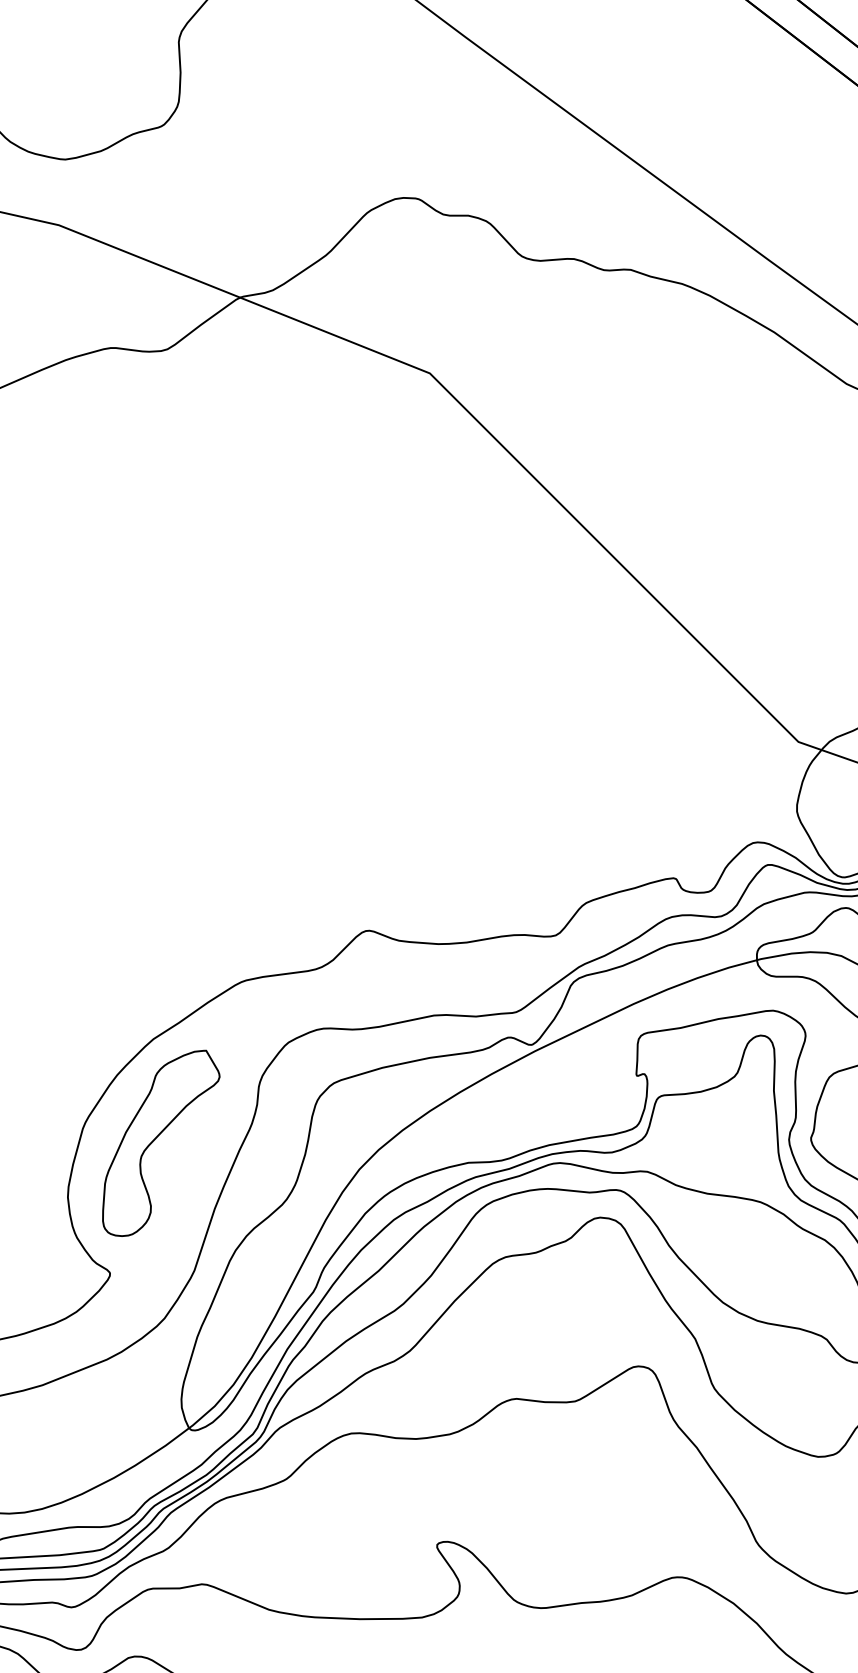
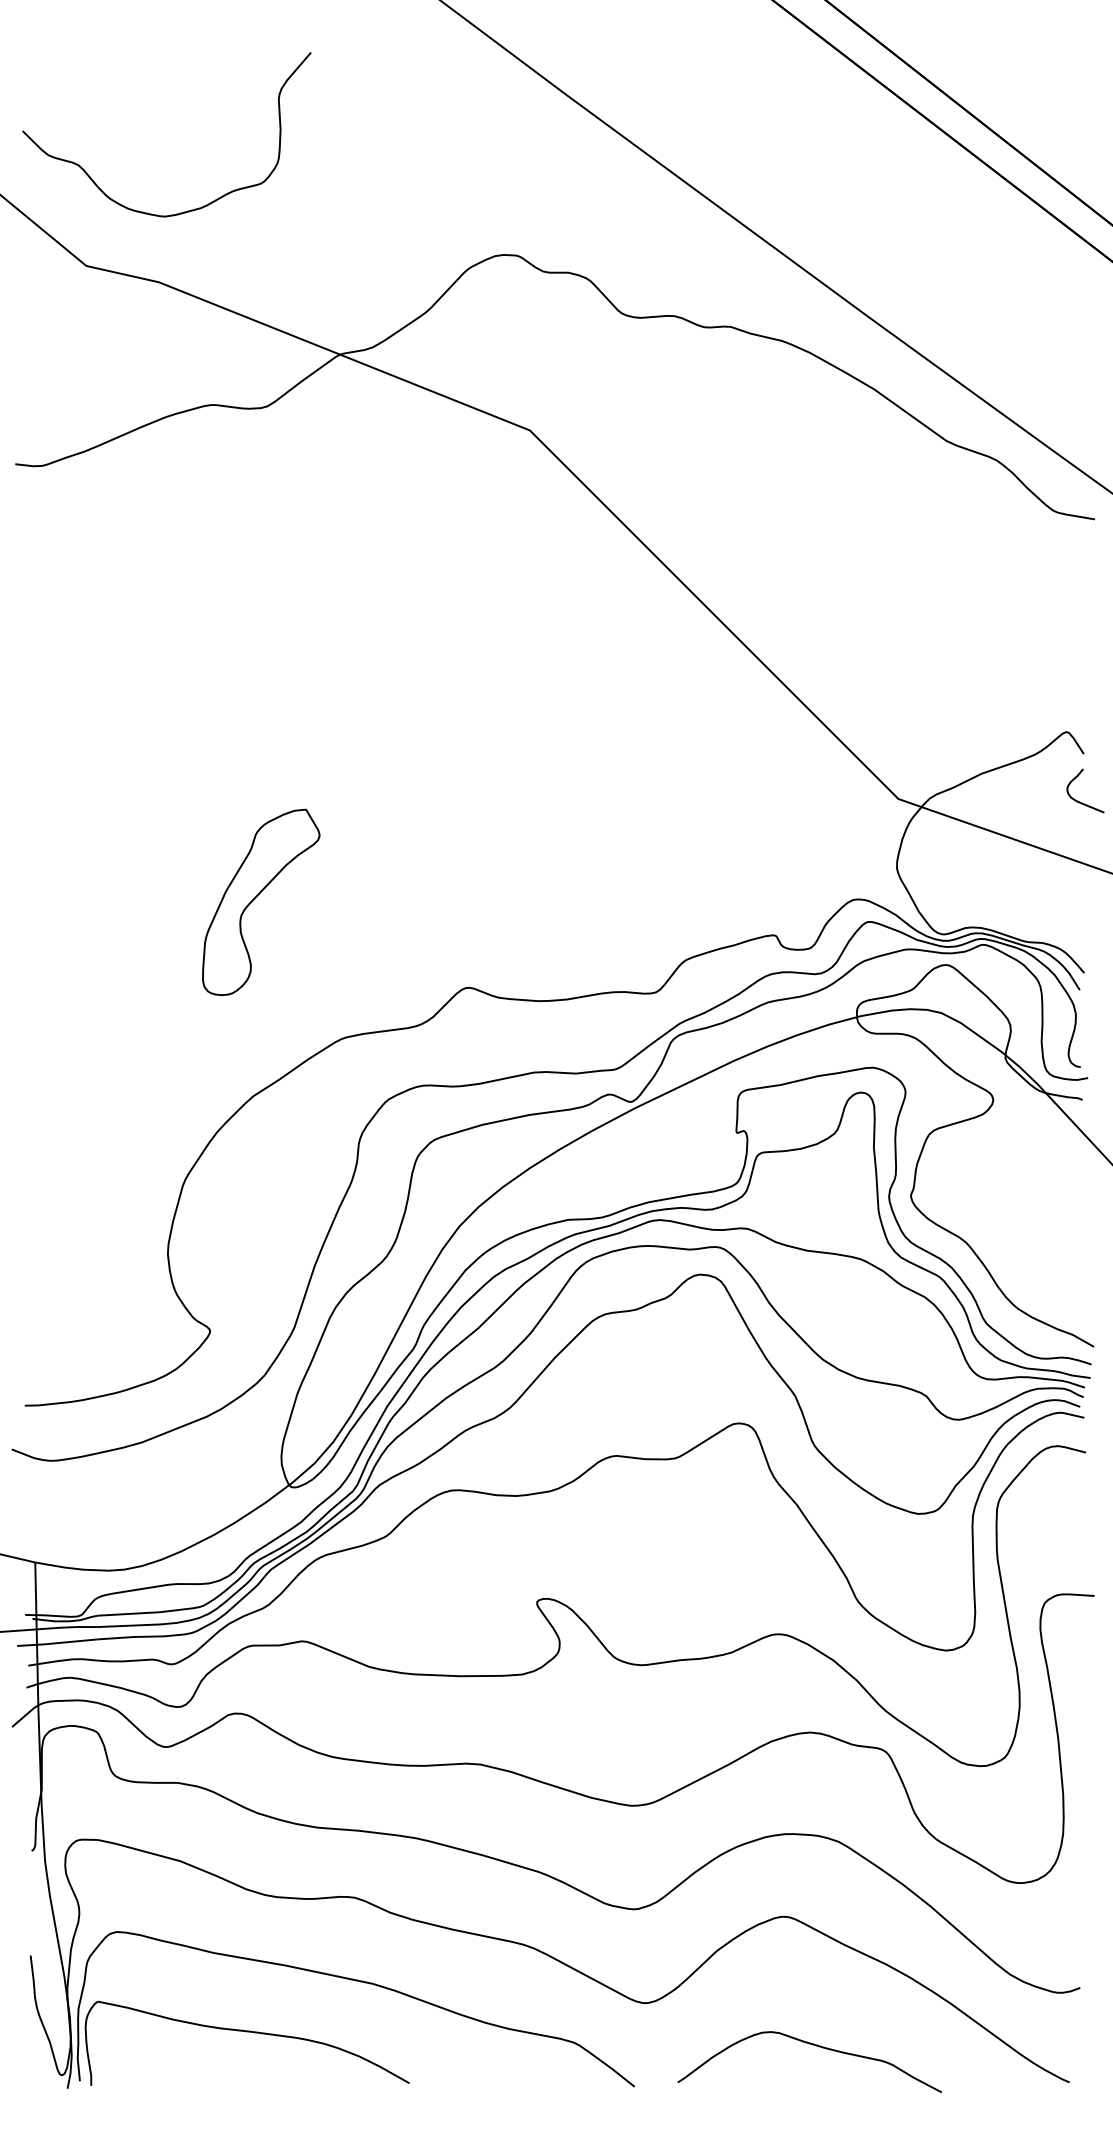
part: (157, 1137) -> (257, 896), moved

